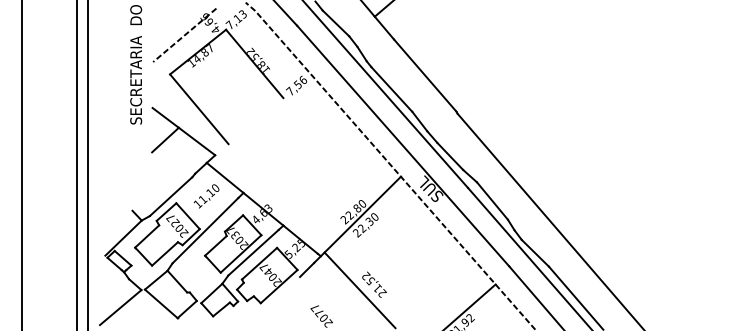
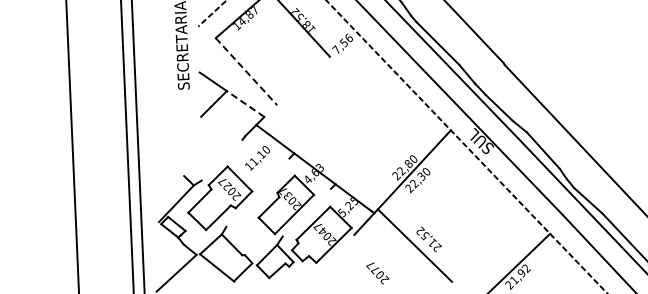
line: (199, 109) -> (246, 71), solid -> dashed
line: (197, 141) -> (246, 103), solid -> dashed
line: (170, 196) -> (221, 160), removed
line: (205, 230) -> (257, 192), removed
line: (253, 252) -> (306, 212), removed

